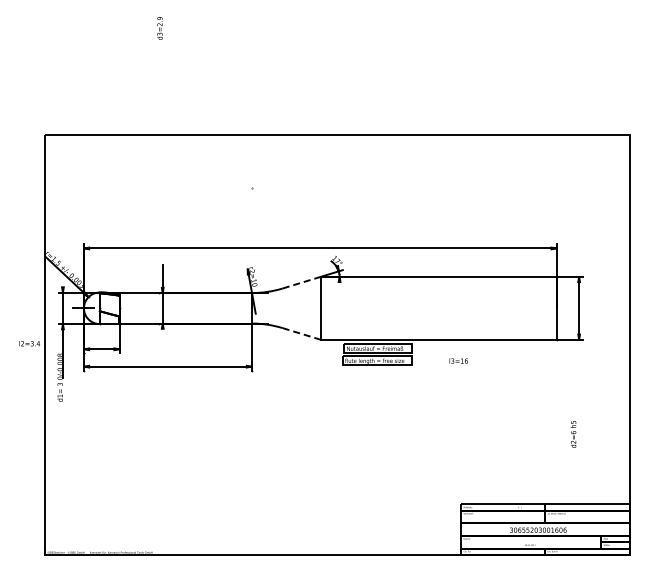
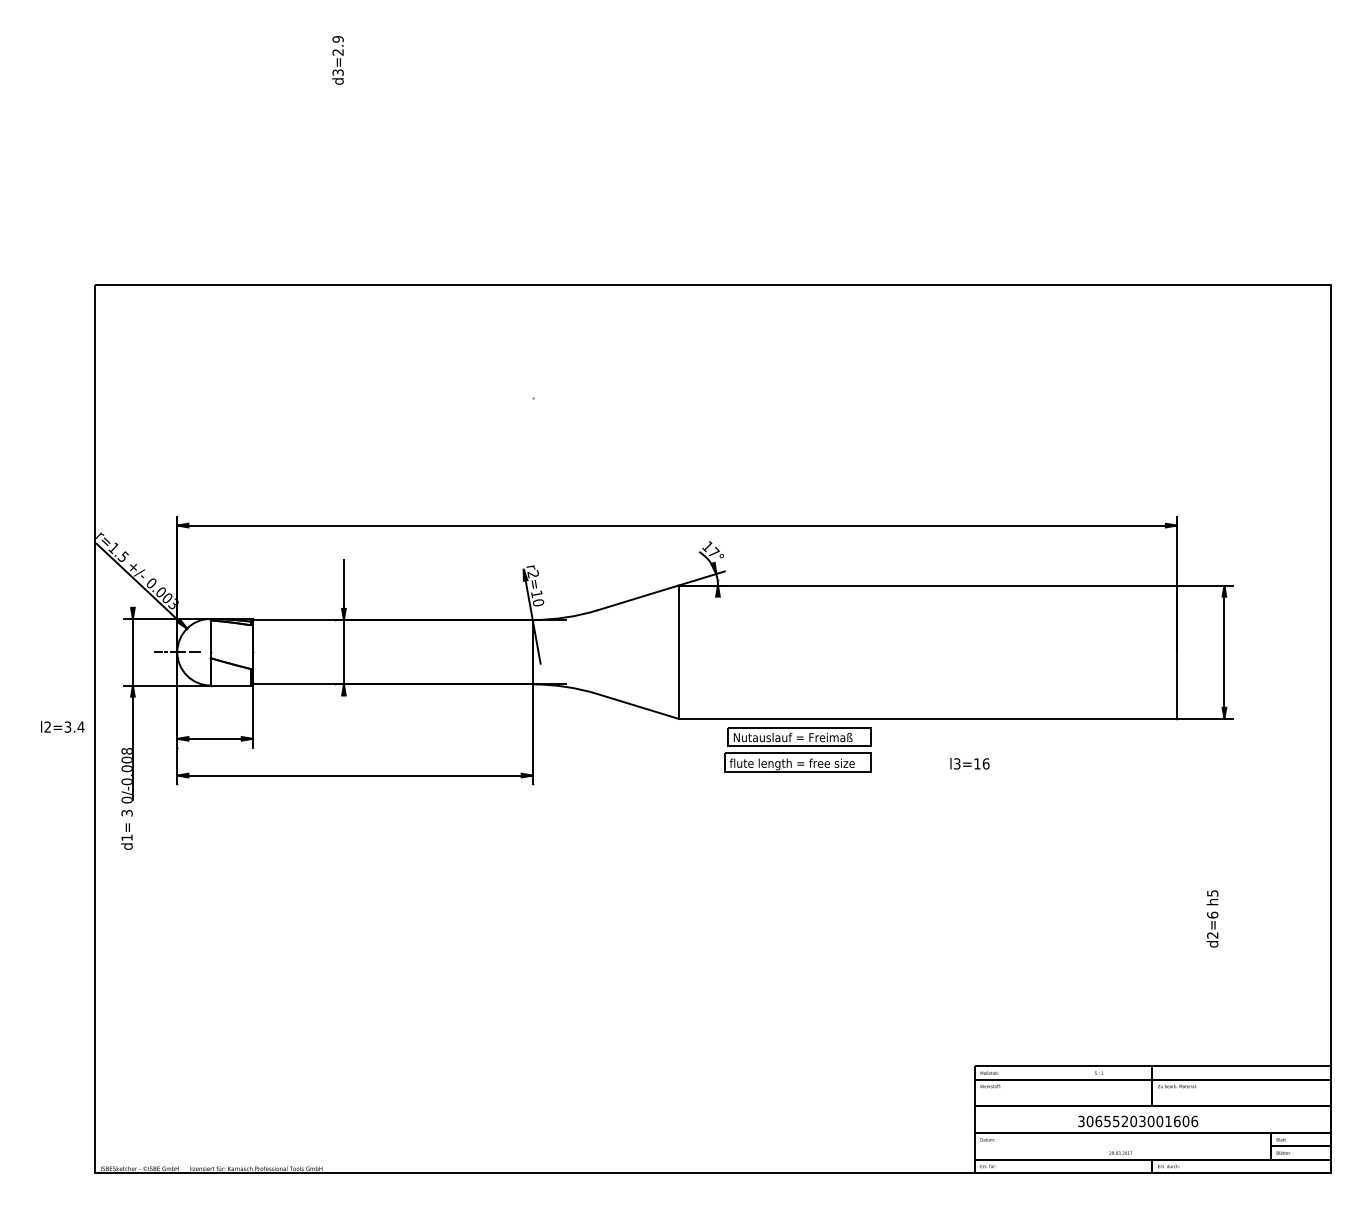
line: (301, 282) -> (637, 597), dashed -> solid
line: (301, 333) -> (637, 705), dashed -> solid

